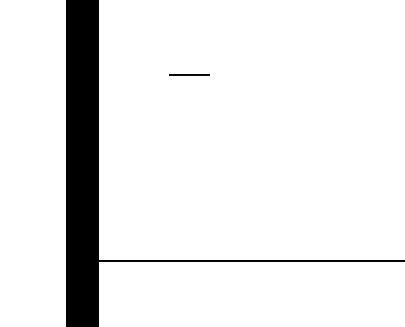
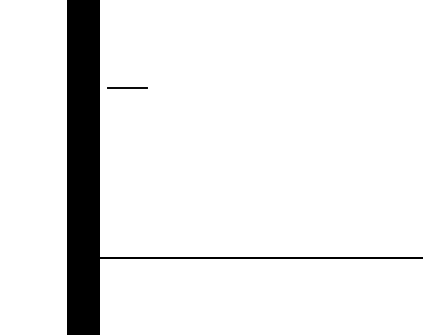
line: (189, 74) -> (127, 87), moved

